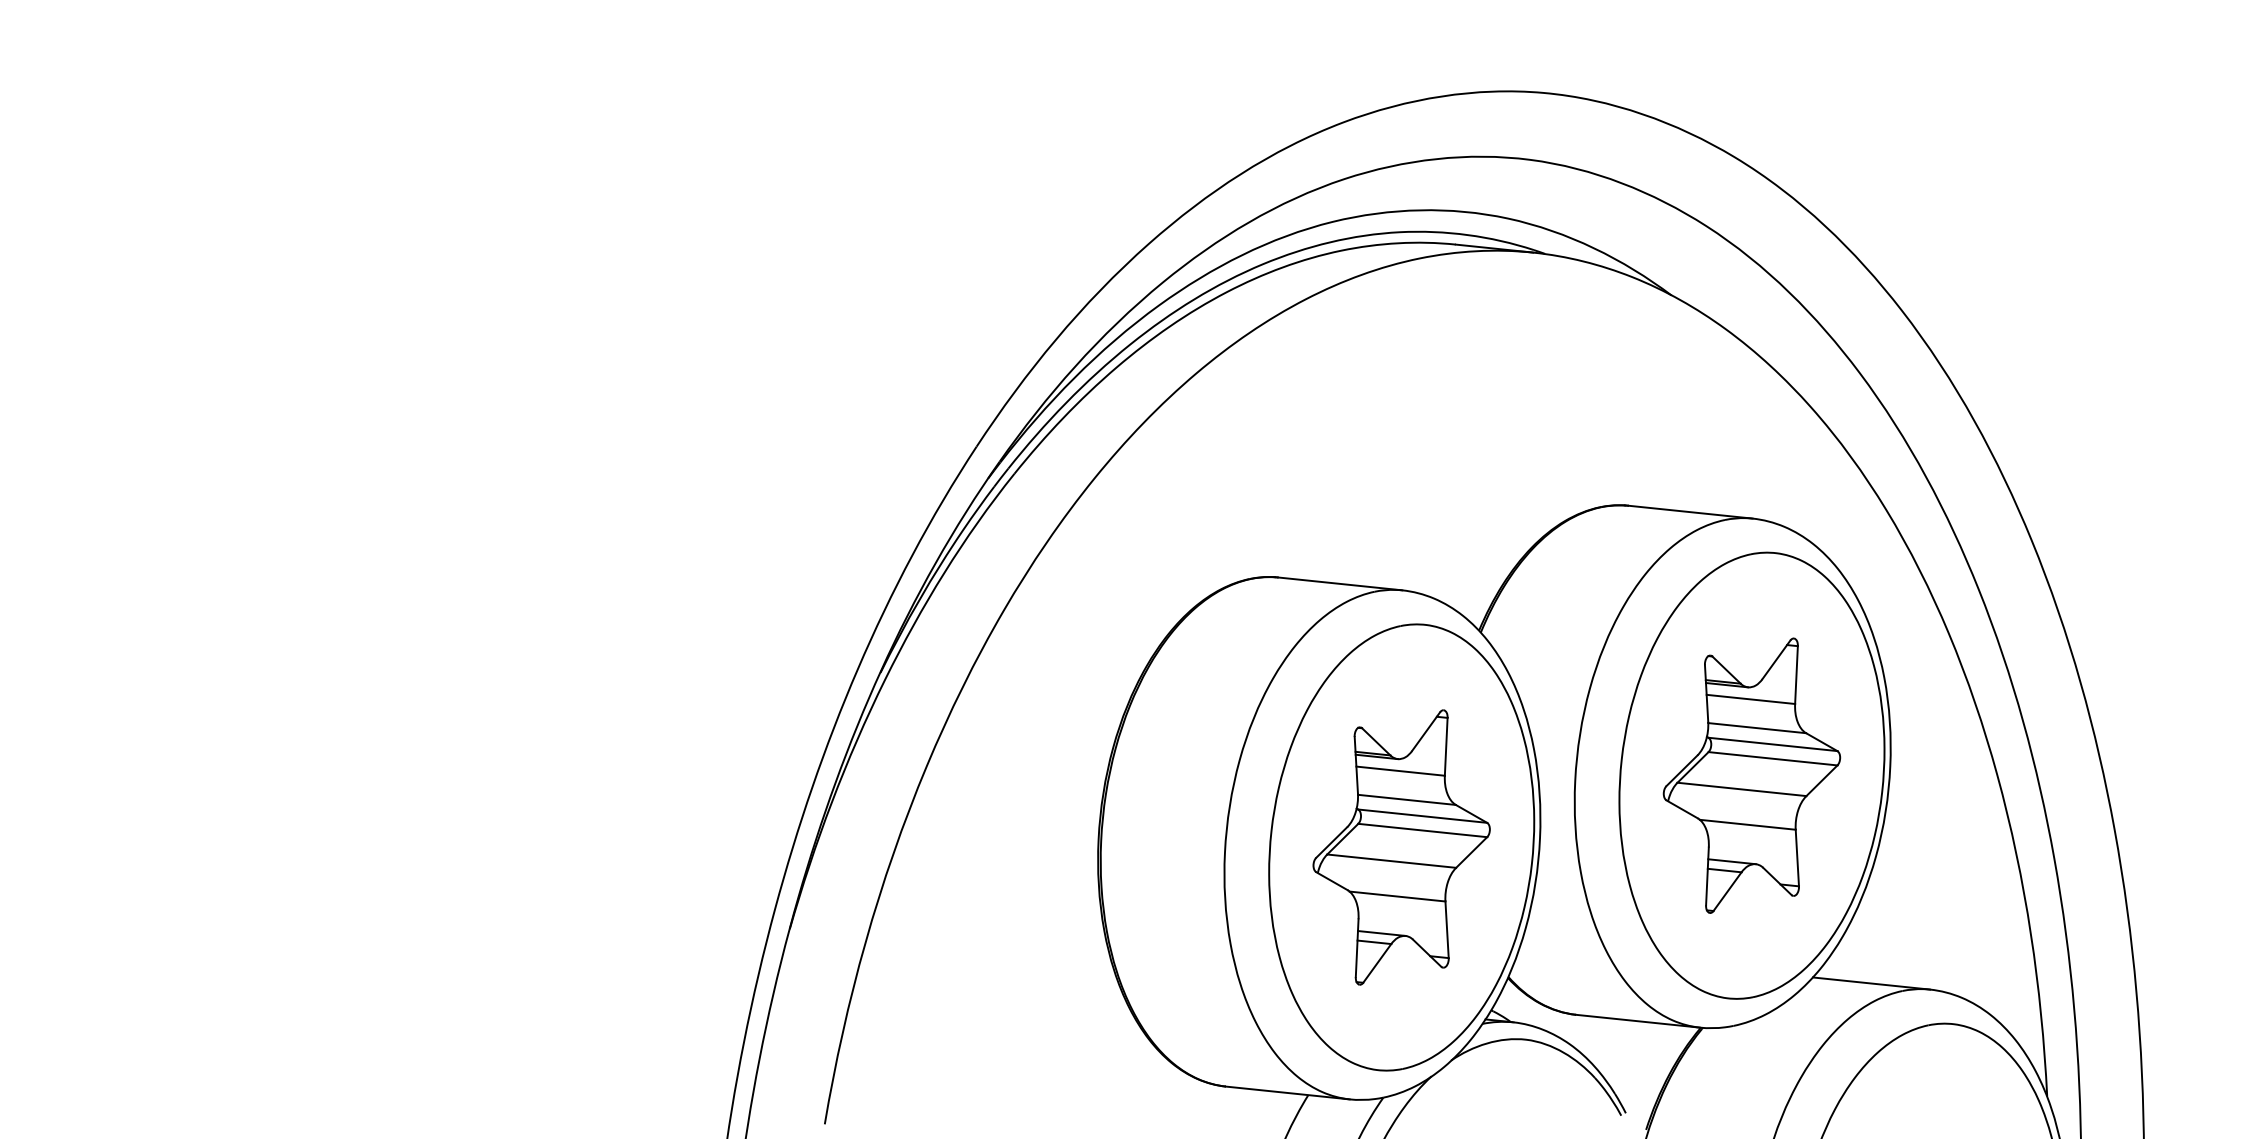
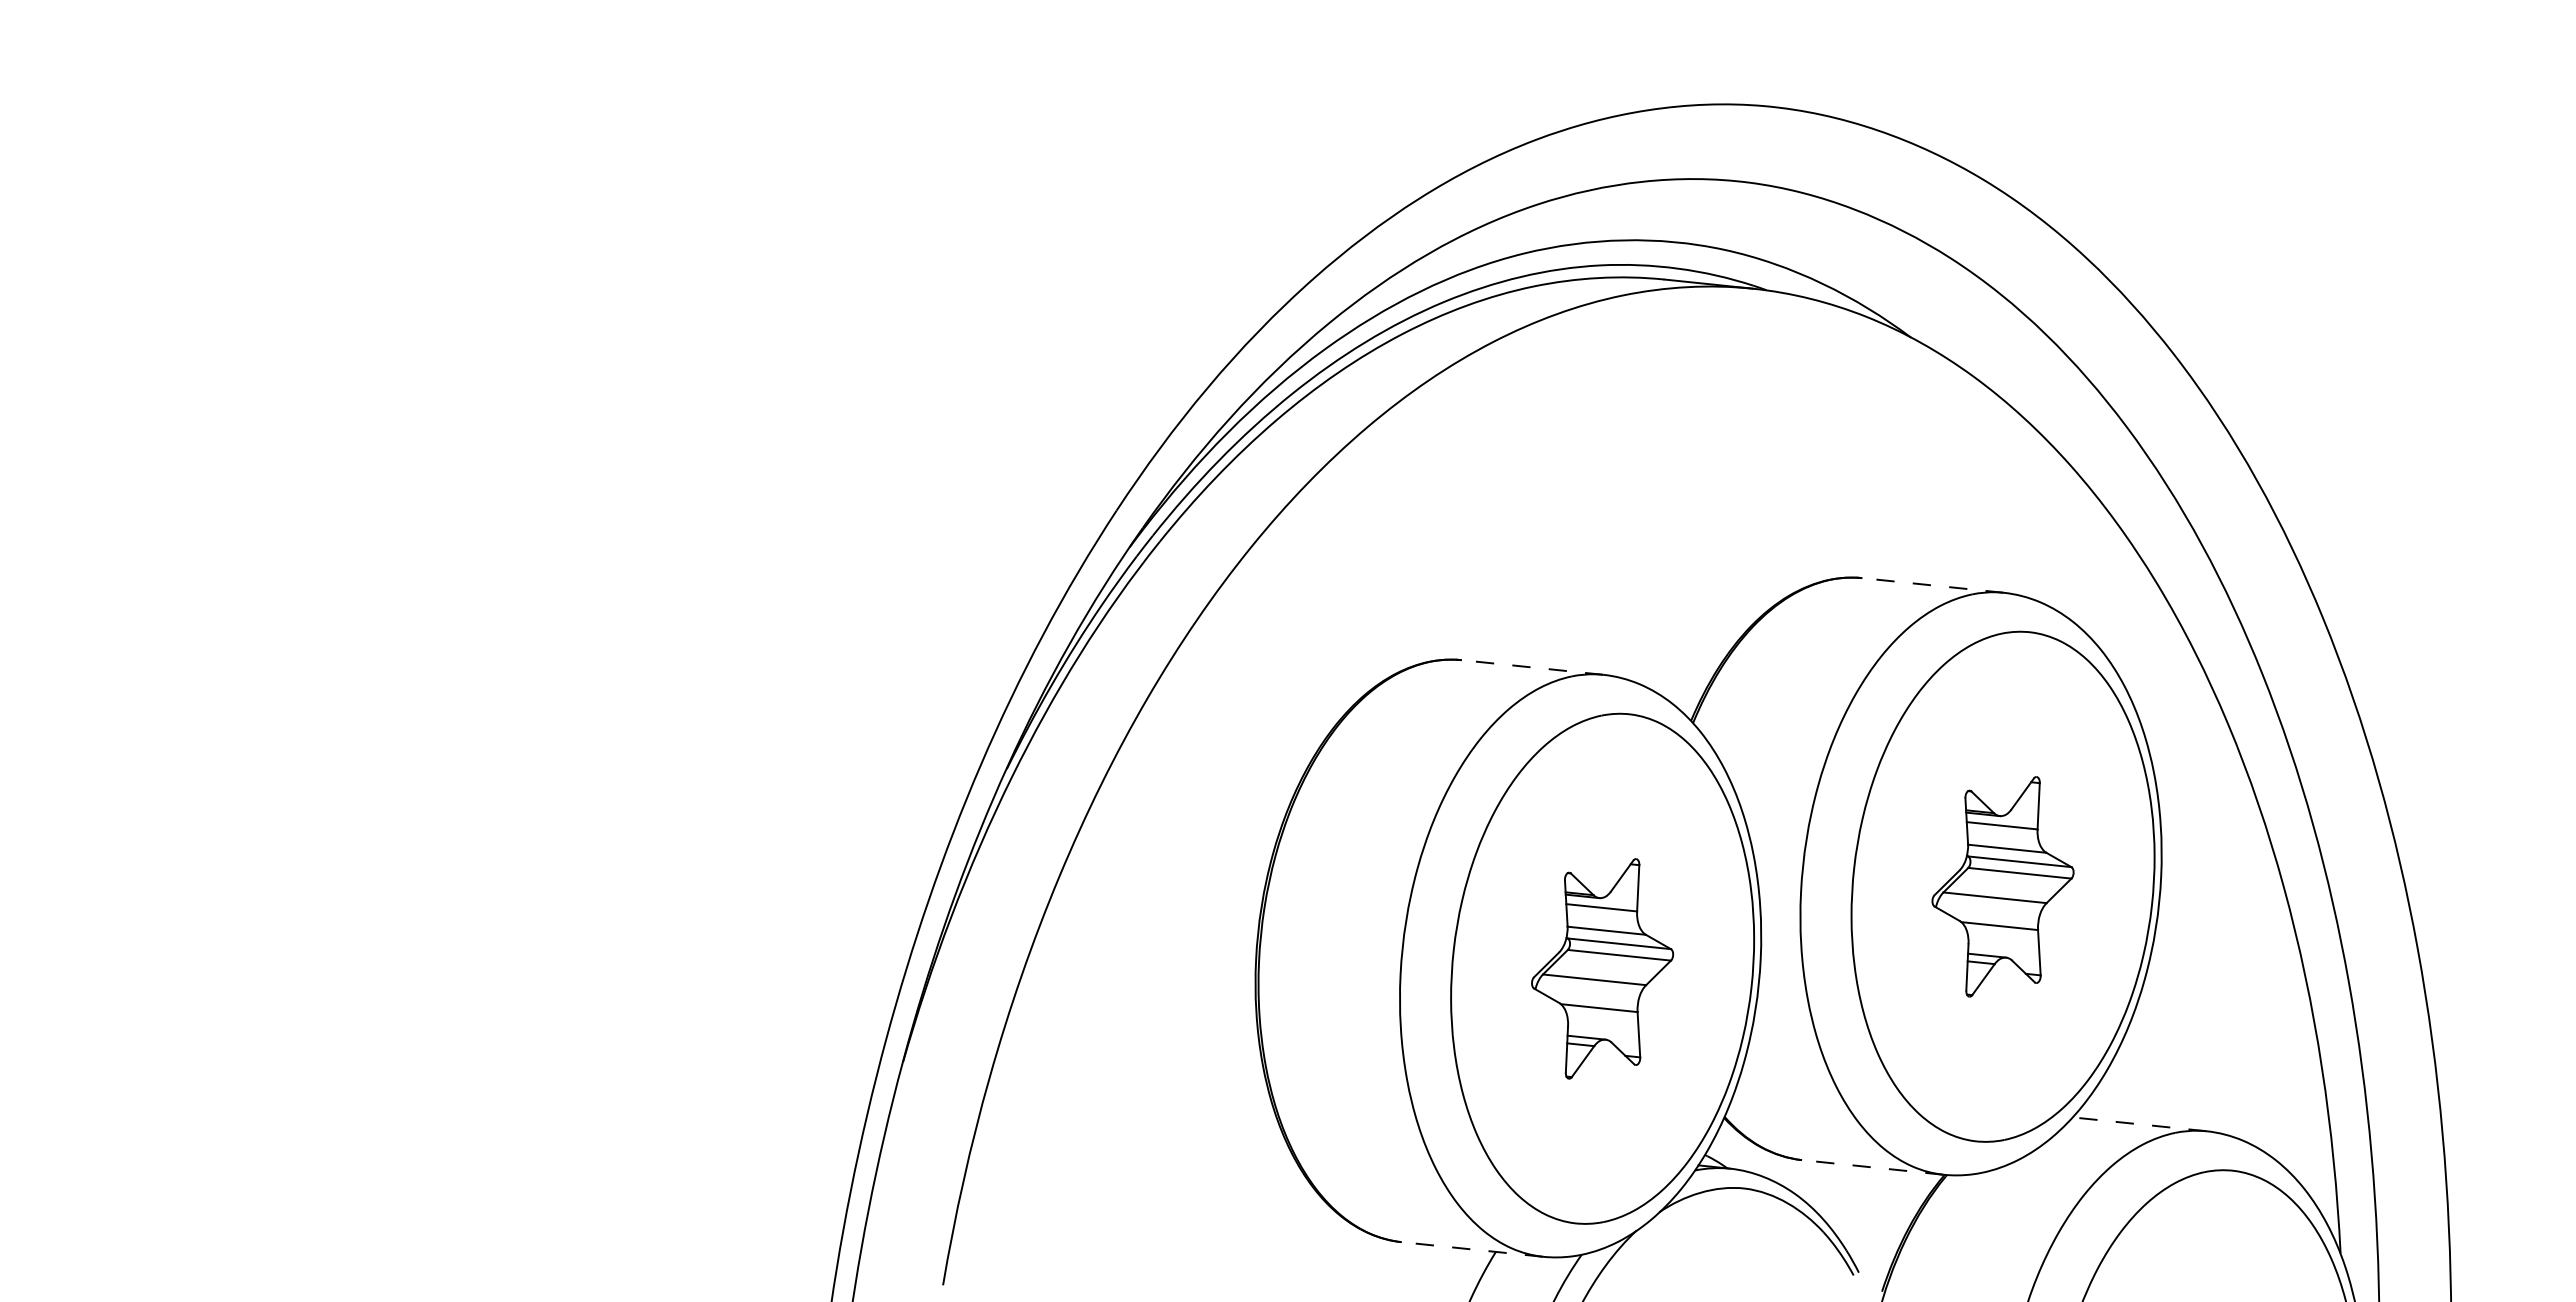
line: (1690, 512) -> (1932, 585), solid -> dashed
line: (1340, 583) -> (1532, 667), solid -> dashed
part: (1751, 775) -> (2002, 886), size x0.7
part: (1401, 847) -> (1602, 968), size x0.7
line: (1871, 983) -> (2139, 1124), solid -> dashed
line: (1637, 1021) -> (1872, 1167), solid -> dashed
line: (1287, 1093) -> (1471, 1249), solid -> dashed

